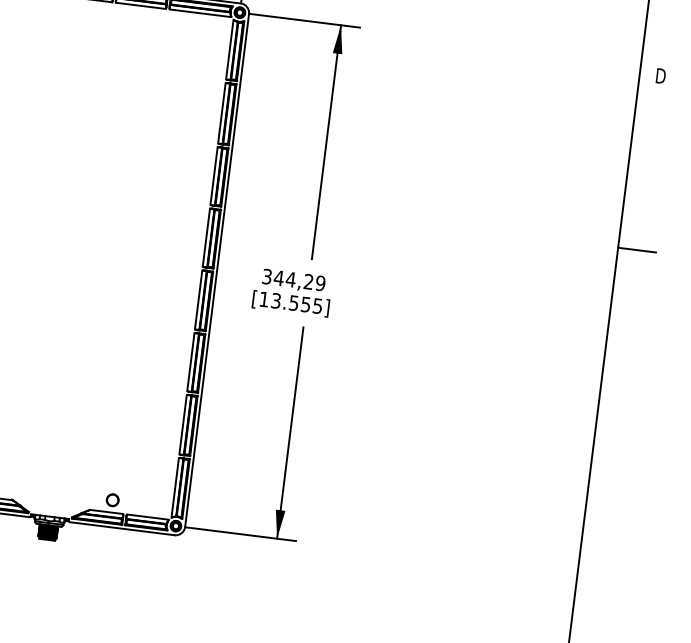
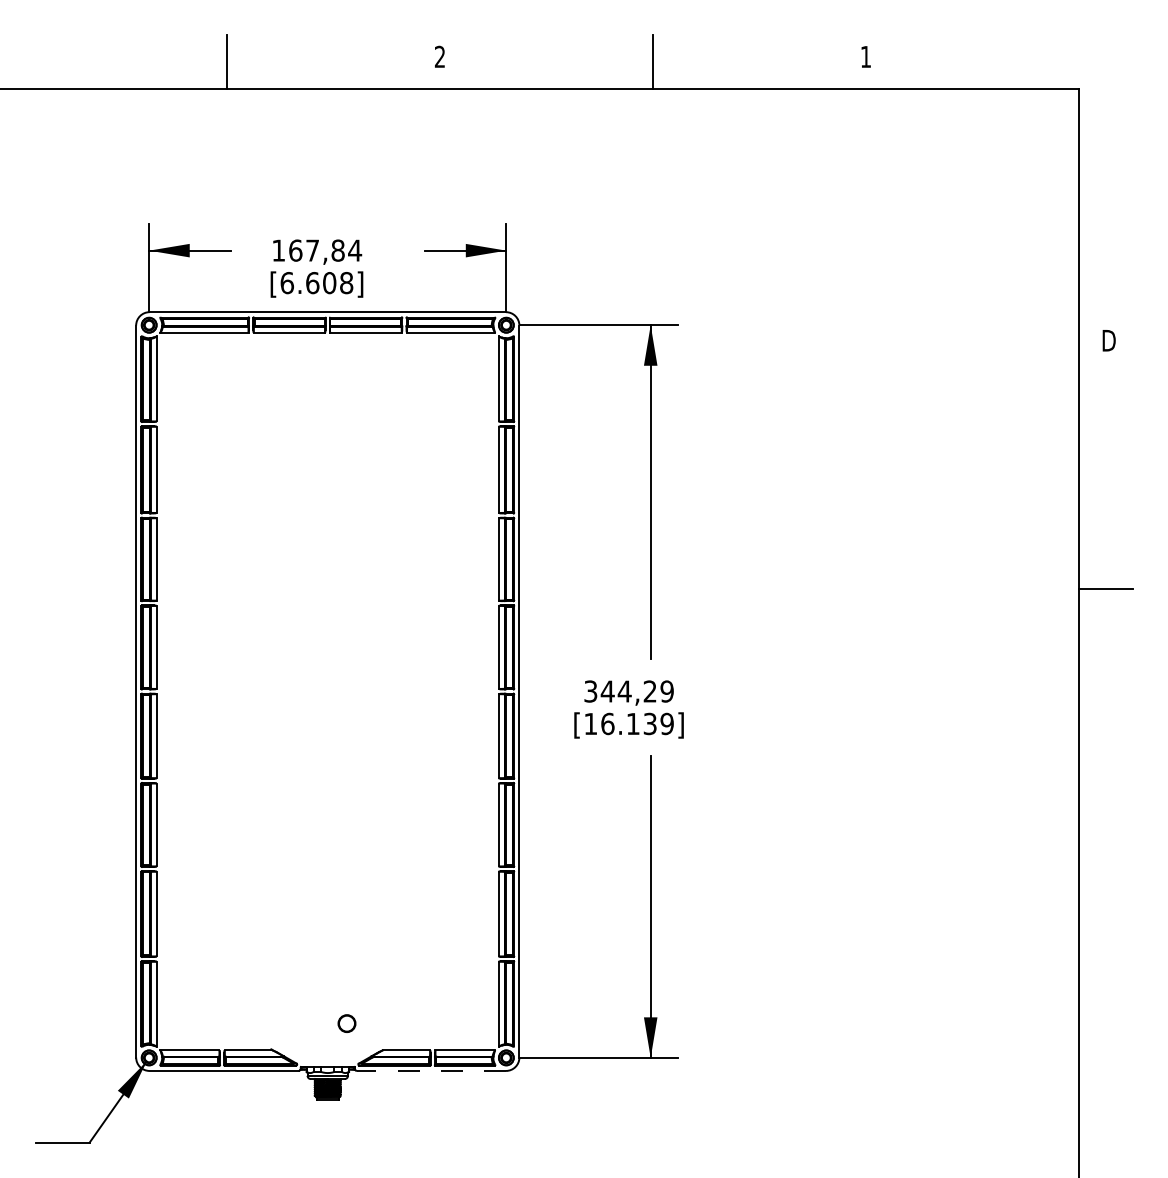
text: (297, 303) -> (637, 723), [13.555] -> [16.139]
circle: (112, 500) -> (346, 1023), moved
line: (122, 528) -> (431, 1070), solid -> dashed

